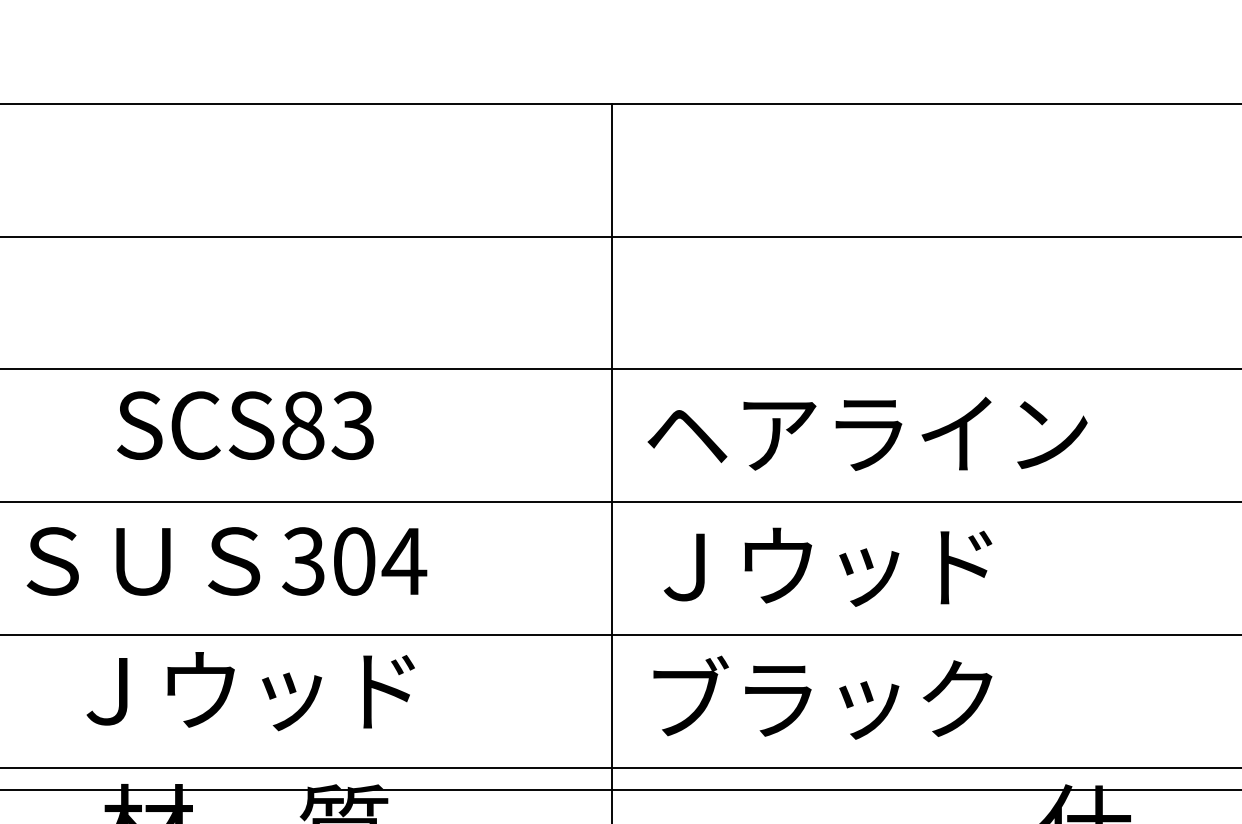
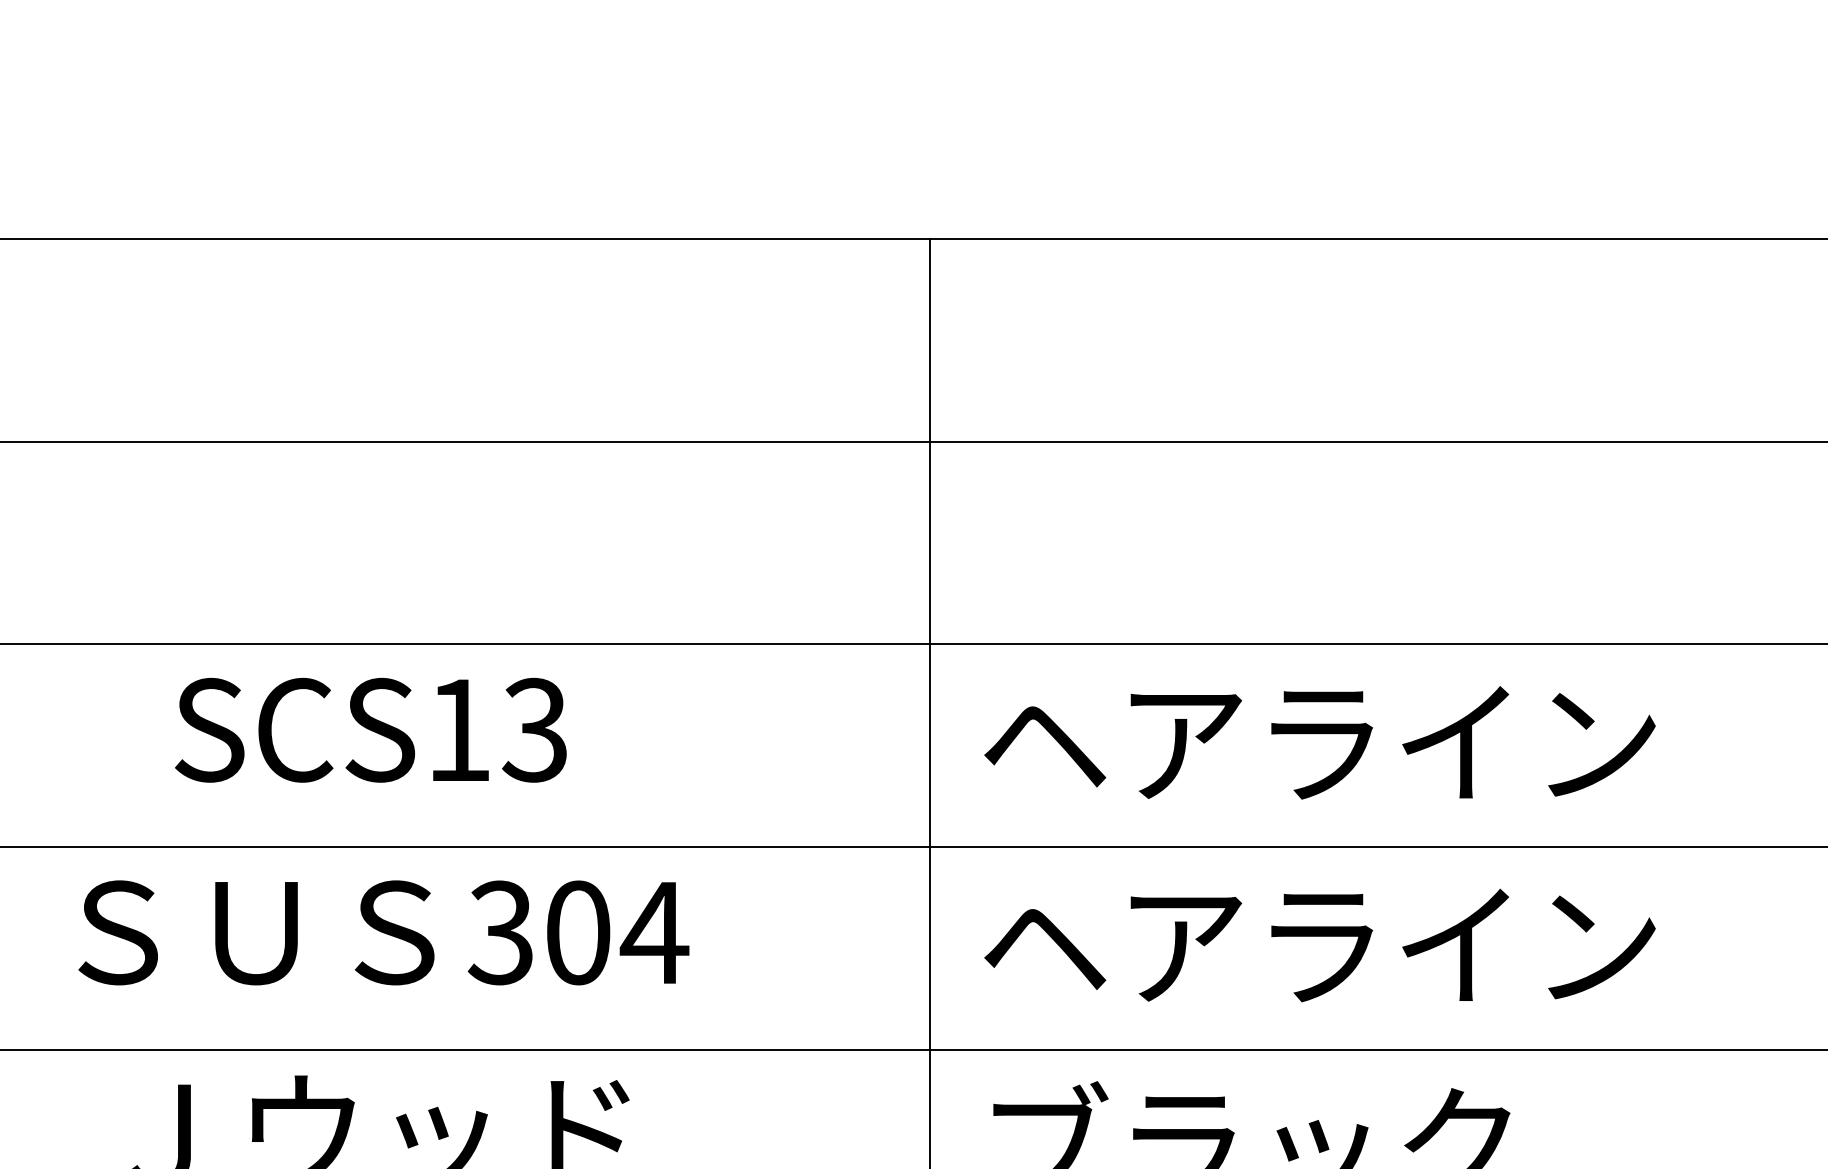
text: (303, 425) -> (459, 730), SCS83 -> SCS13
text: (226, 561) -> (383, 932), moved
text: (867, 566) -> (1319, 945), Ｊウッド -> ヘアライン

